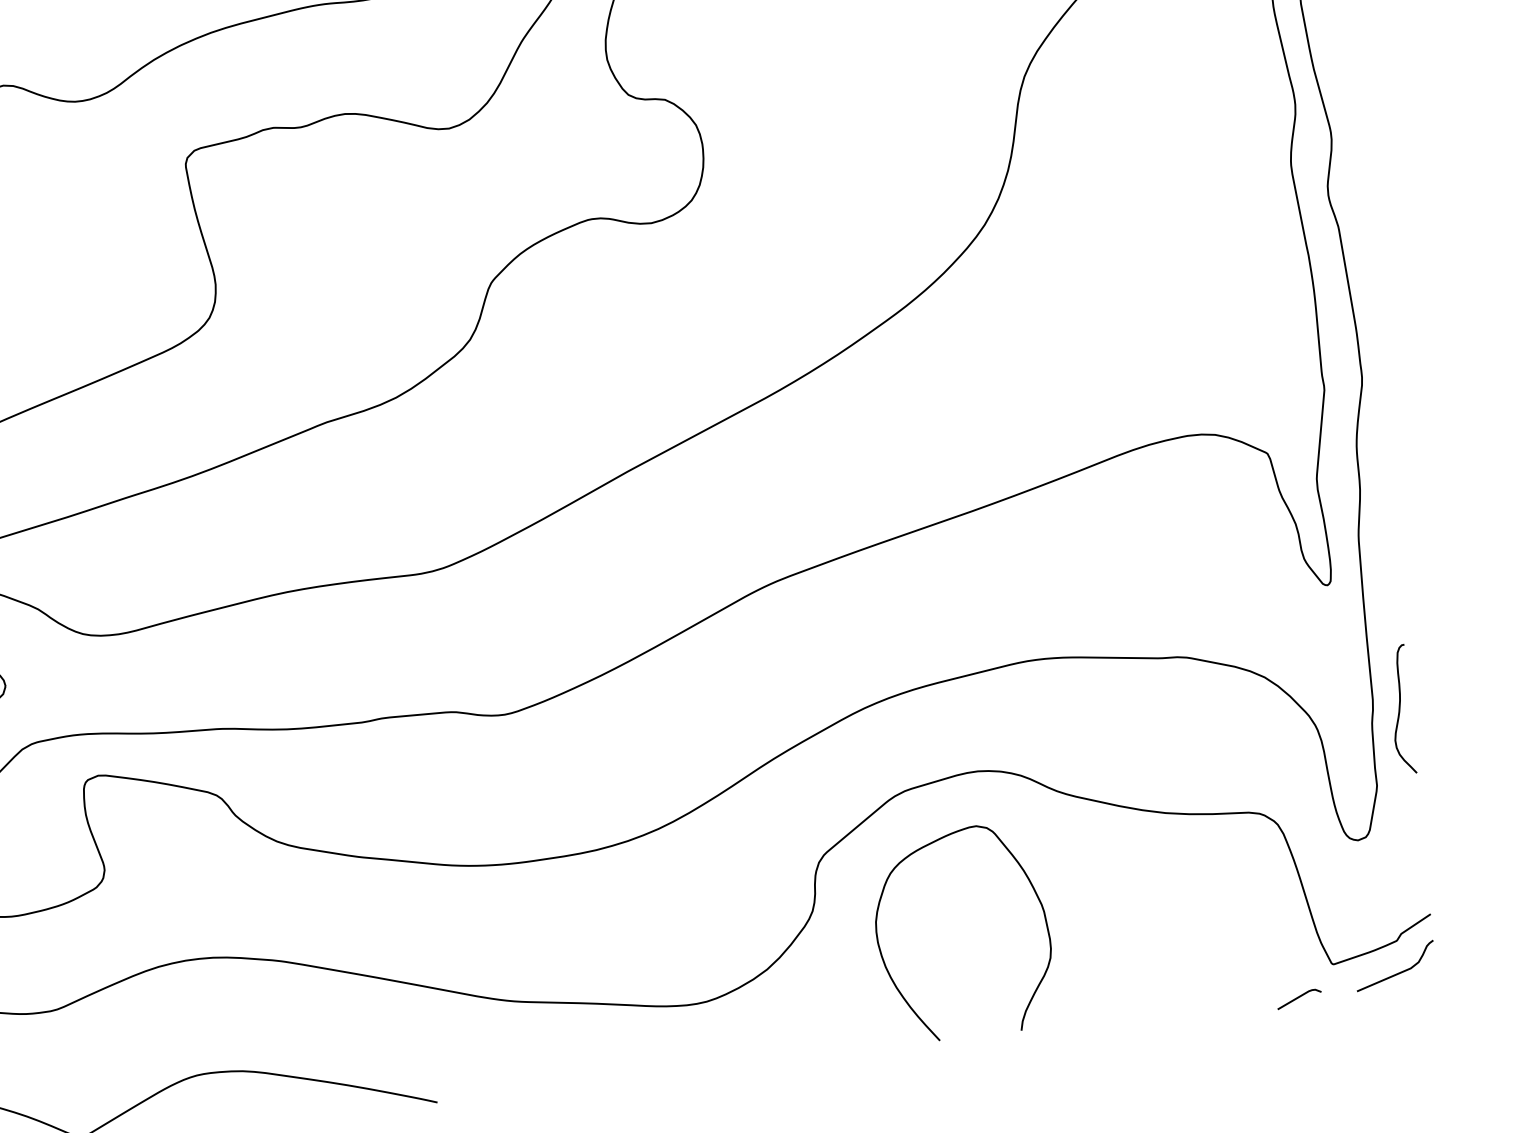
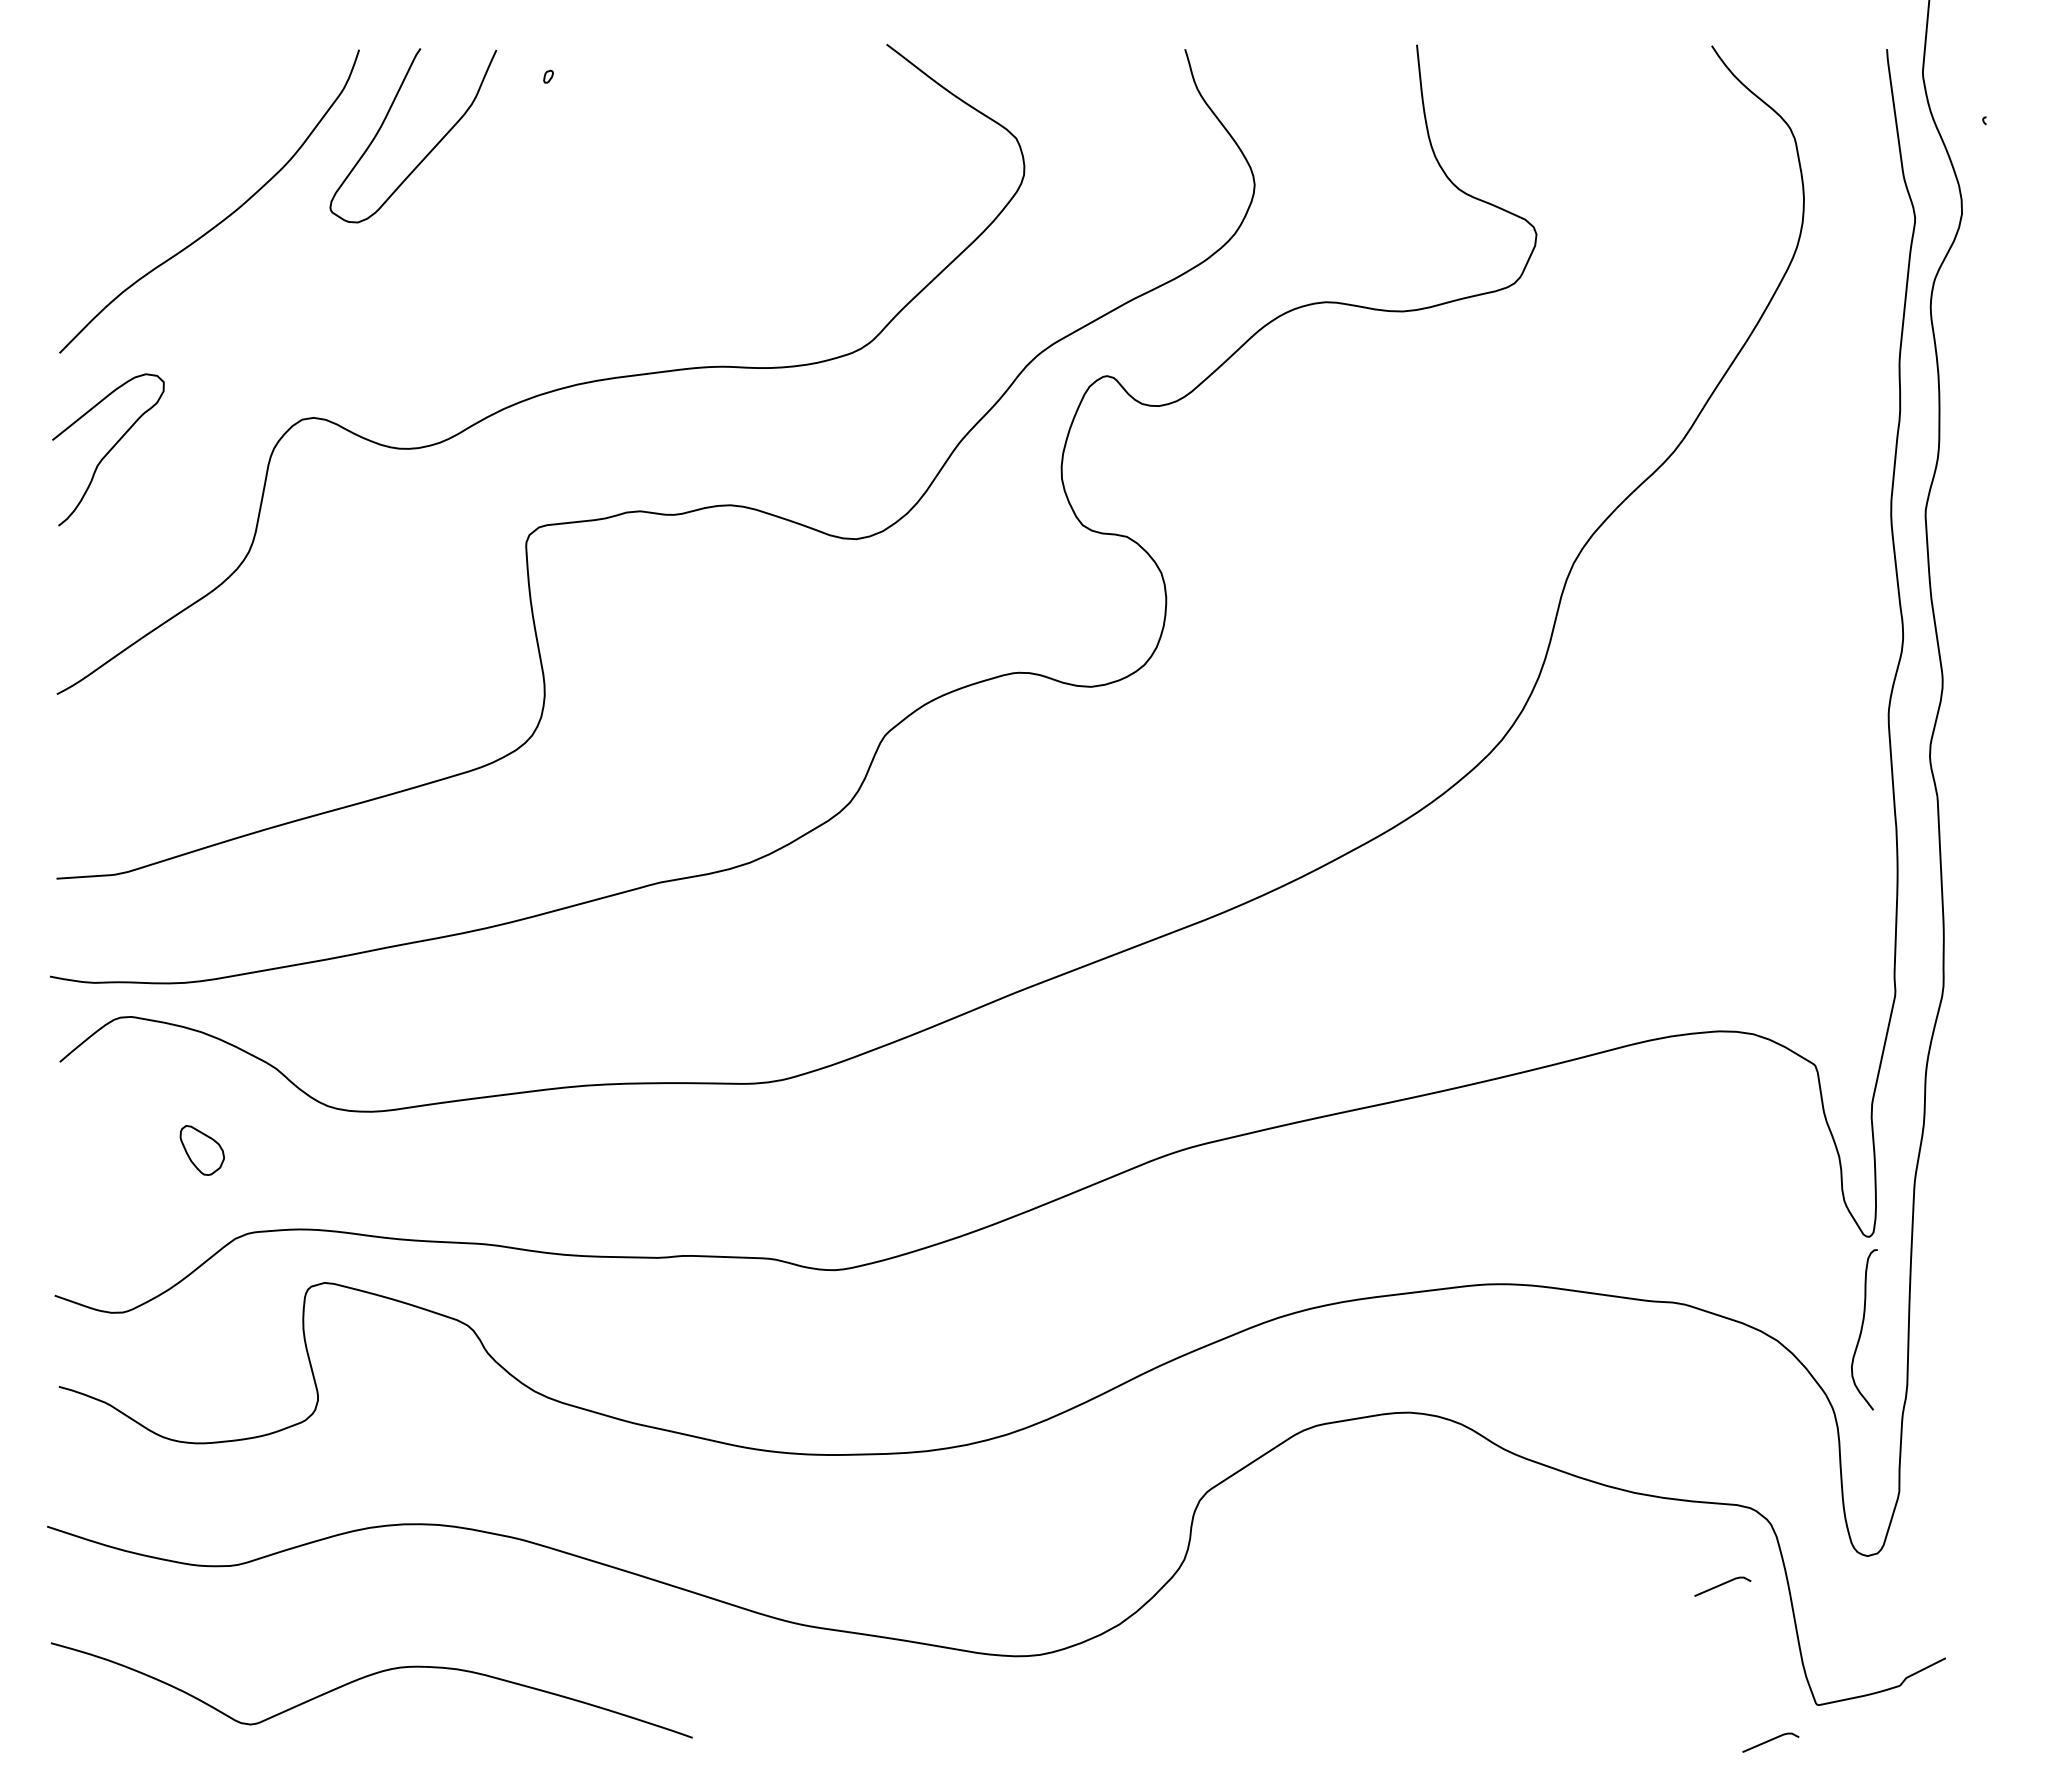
curve: (1400, 709) -> (1862, 1329), moved
line: (1245, 878) -> (1722, 1585), added
curve: (884, 961) -> (1265, 1632), removed
curve: (1398, 972) -> (1896, 1725), removed

